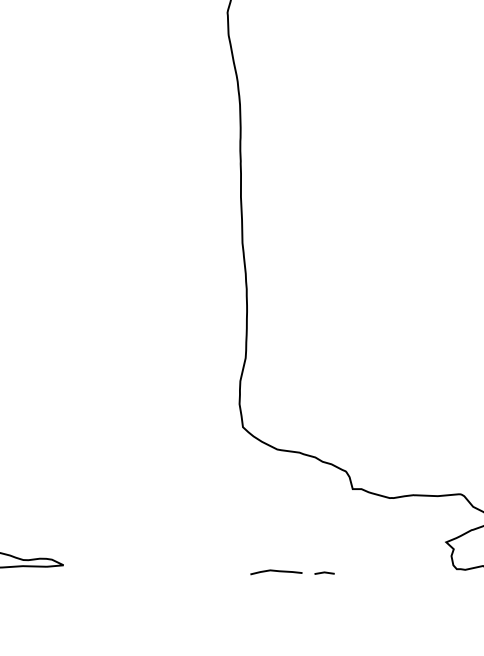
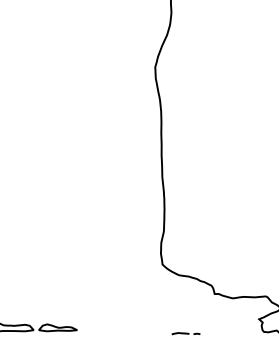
part: (291, 572) -> (185, 333), size x0.71

